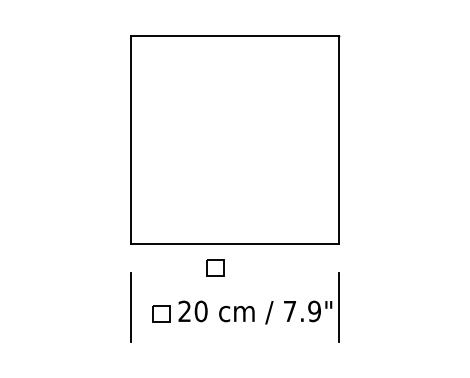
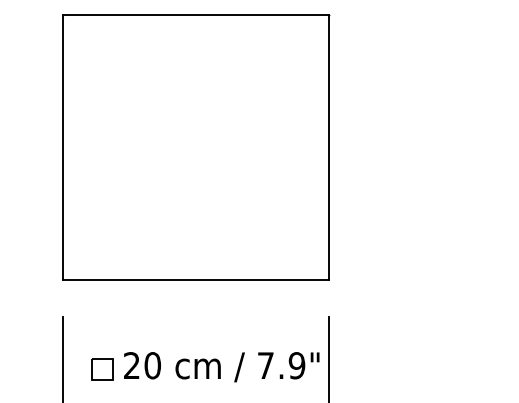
part: (215, 267) -> (170, 309), removed

